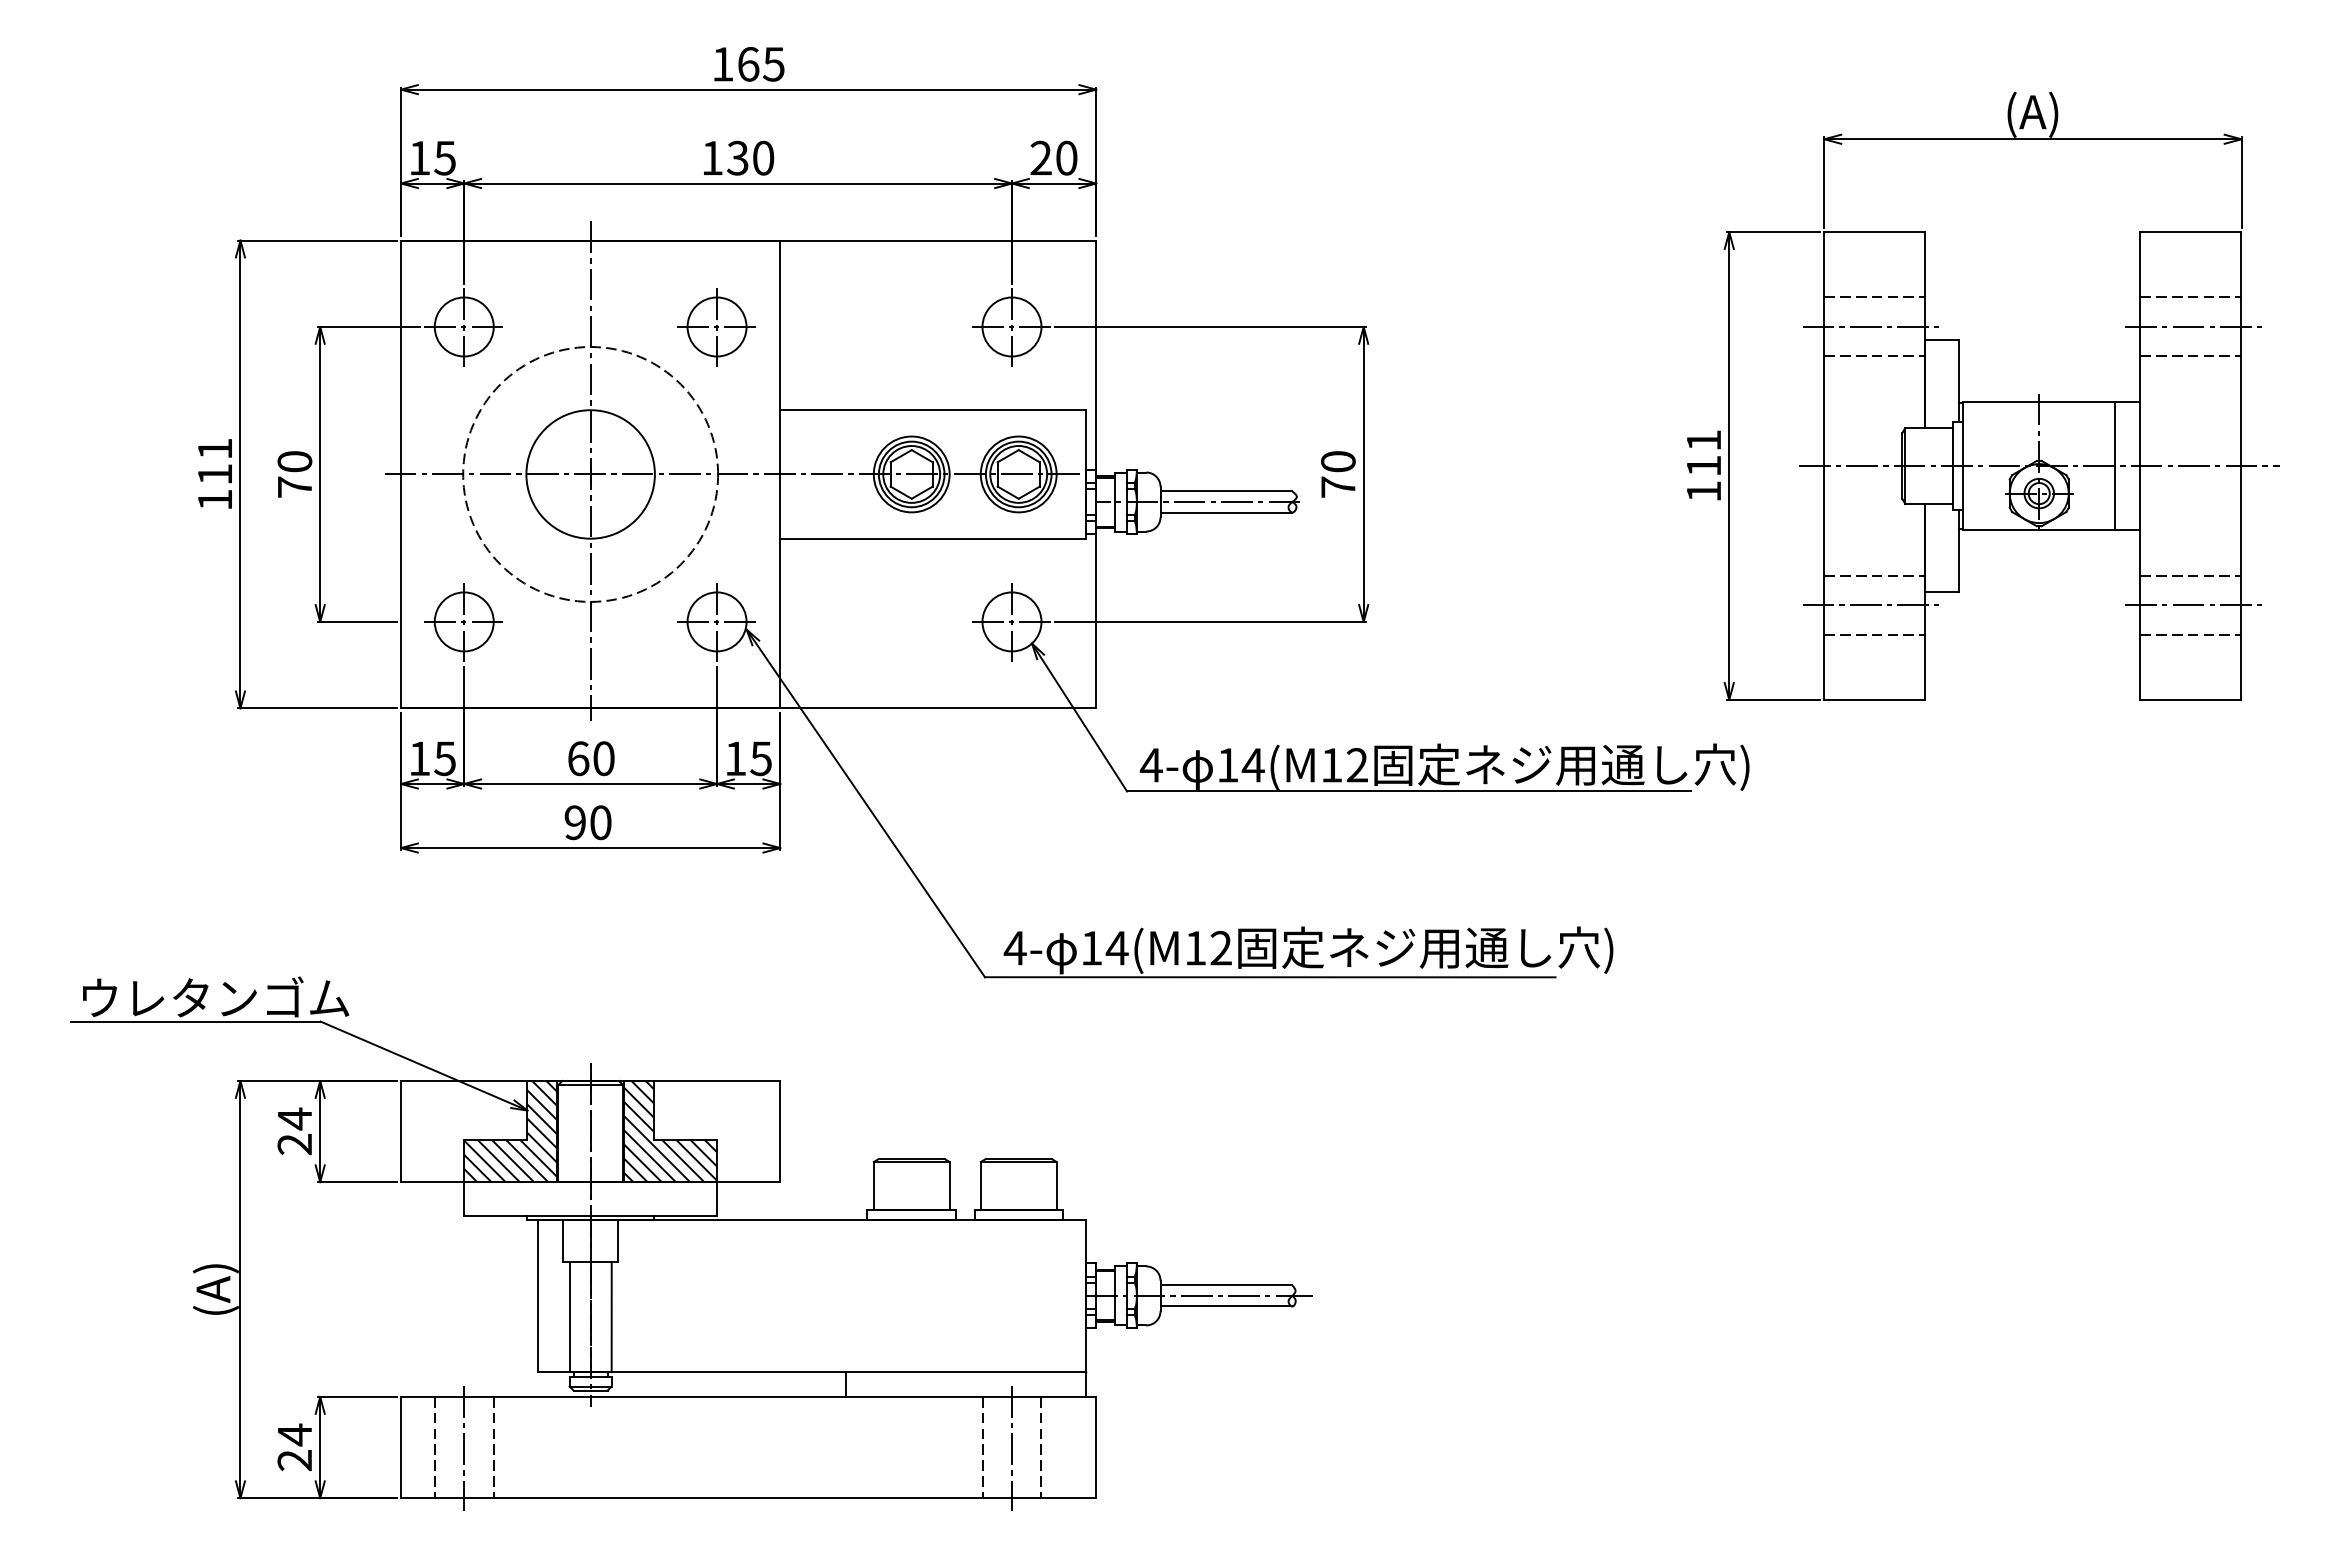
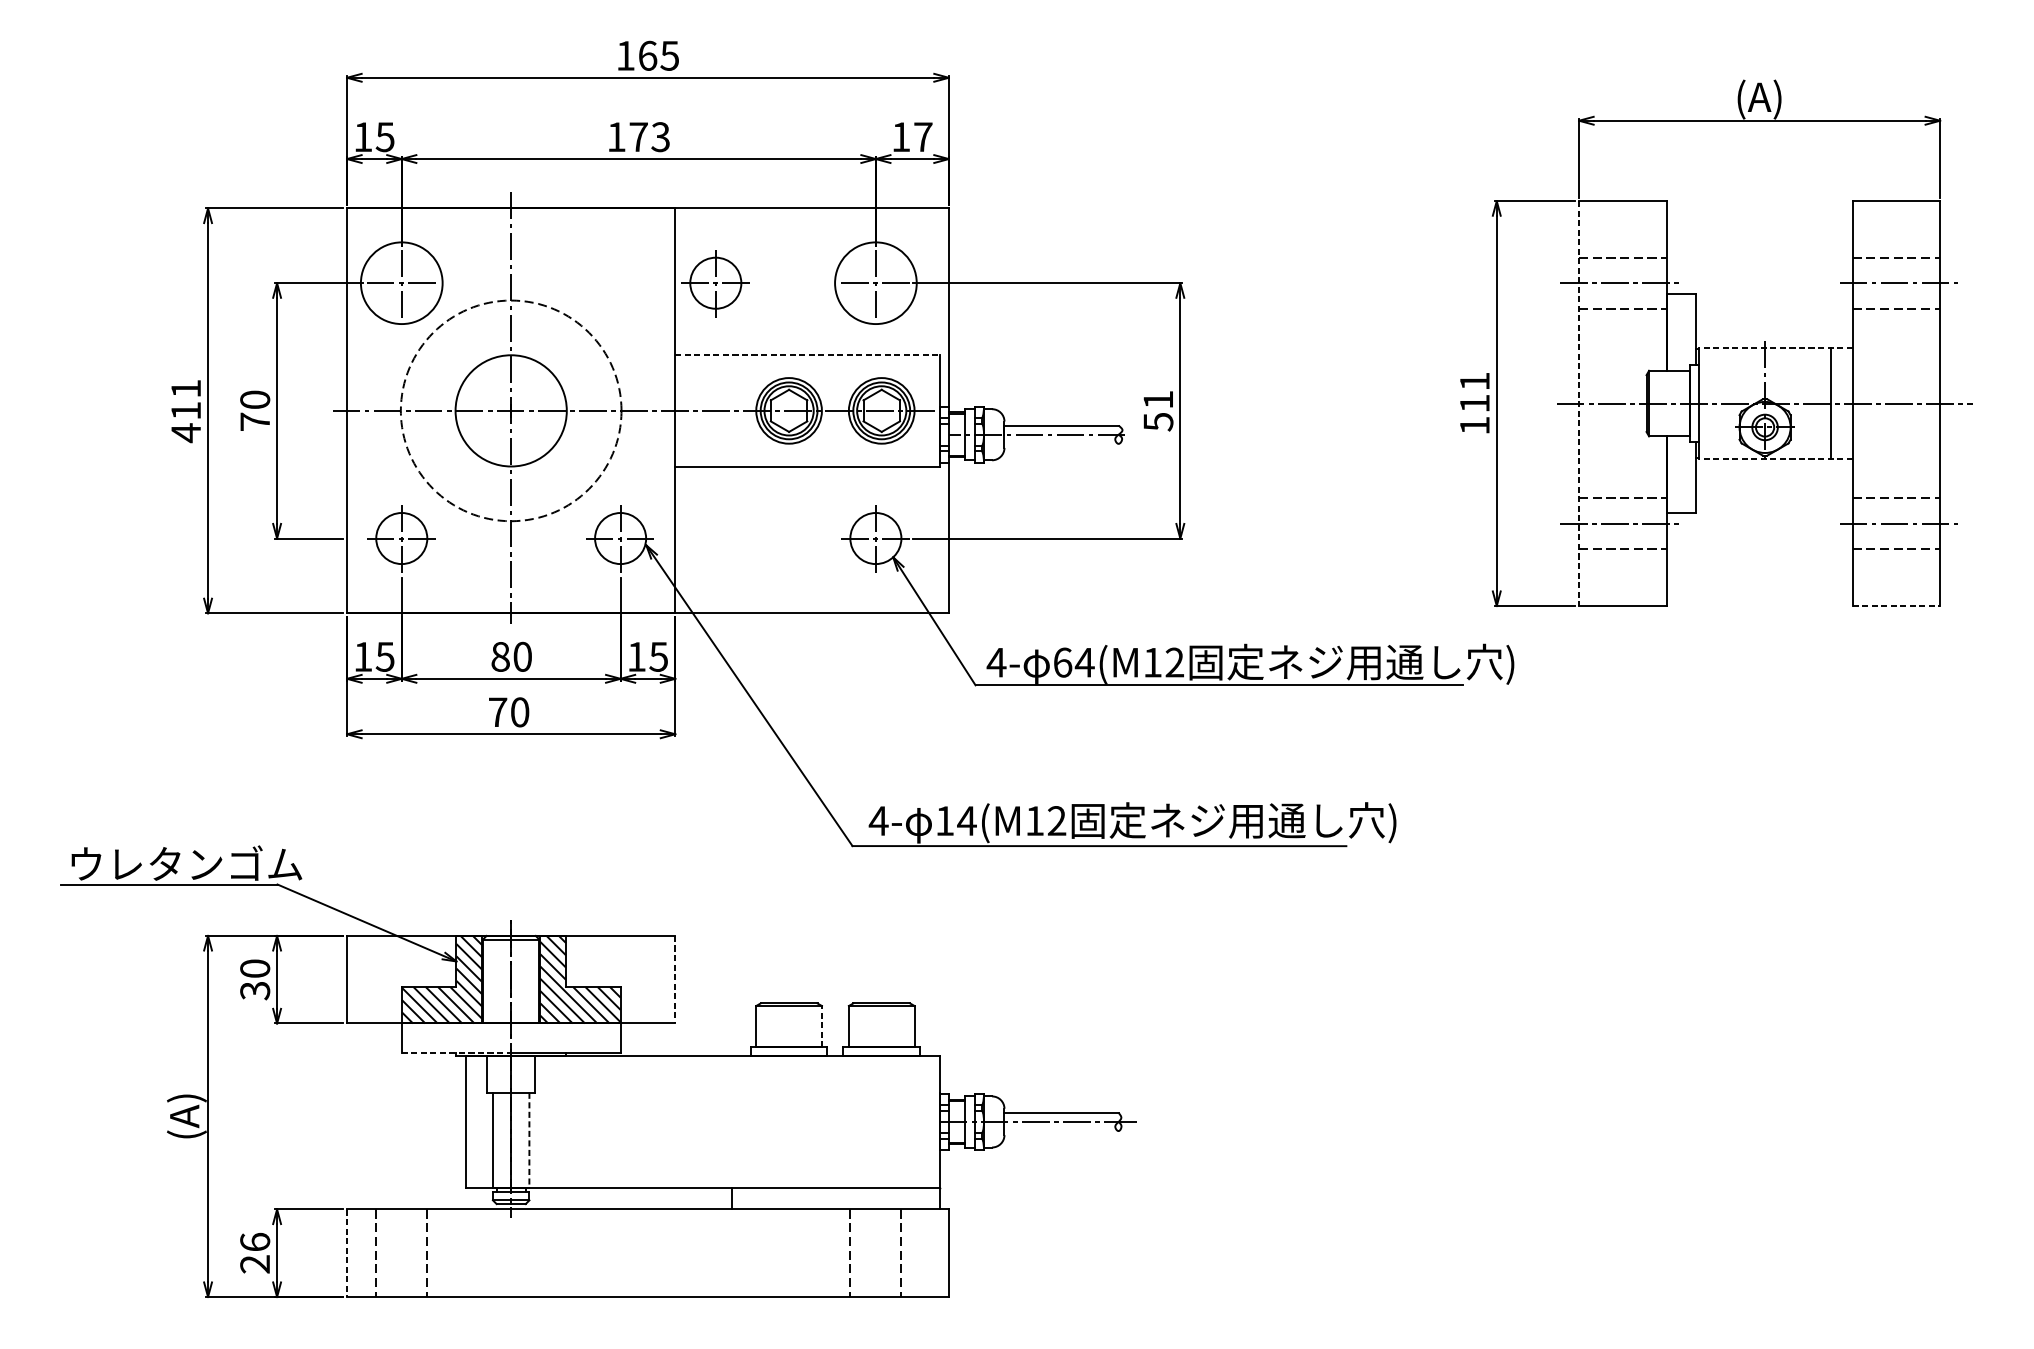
text: (750, 157) -> (649, 136), 130 -> 173
text: (1053, 157) -> (911, 136), 20 -> 17
circle: (463, 326) -> (401, 282), size x1.6
circle: (1011, 326) -> (875, 282), size x1.6
part: (716, 327) -> (715, 283), moved
line: (2051, 401) -> (1775, 347), solid -> dashed
line: (933, 410) -> (807, 355), solid -> dashed
line: (1824, 466) -> (1579, 404), solid -> dashed
text: (1338, 474) -> (1158, 410), 70 -> 51
text: (214, 499) -> (185, 432), 111 -> 411
line: (1226, 512) -> (1061, 443), removed
line: (2051, 530) -> (1775, 459), solid -> dashed
line: (2190, 699) -> (1896, 605), solid -> dashed
text: (578, 758) -> (500, 656), 60 -> 80
text: (1228, 765) -> (1063, 662), 14(M12 -> 64(M12
text: (575, 822) -> (498, 712), 90 -> 70
text: (294, 1131) -> (254, 979), 24 -> 30
line: (780, 1131) -> (675, 979), solid -> dashed
line: (949, 1185) -> (821, 1026), solid -> dashed
line: (527, 1215) -> (456, 1052), solid -> dashed
line: (1226, 1306) -> (1061, 1131), removed
line: (611, 1317) -> (529, 1140), solid -> dashed
text: (294, 1434) -> (254, 1241), 24 -> 26
line: (401, 1447) -> (347, 1253), solid -> dashed
line: (464, 1448) -> (401, 1254), removed
line: (1011, 1448) -> (875, 1254), removed

